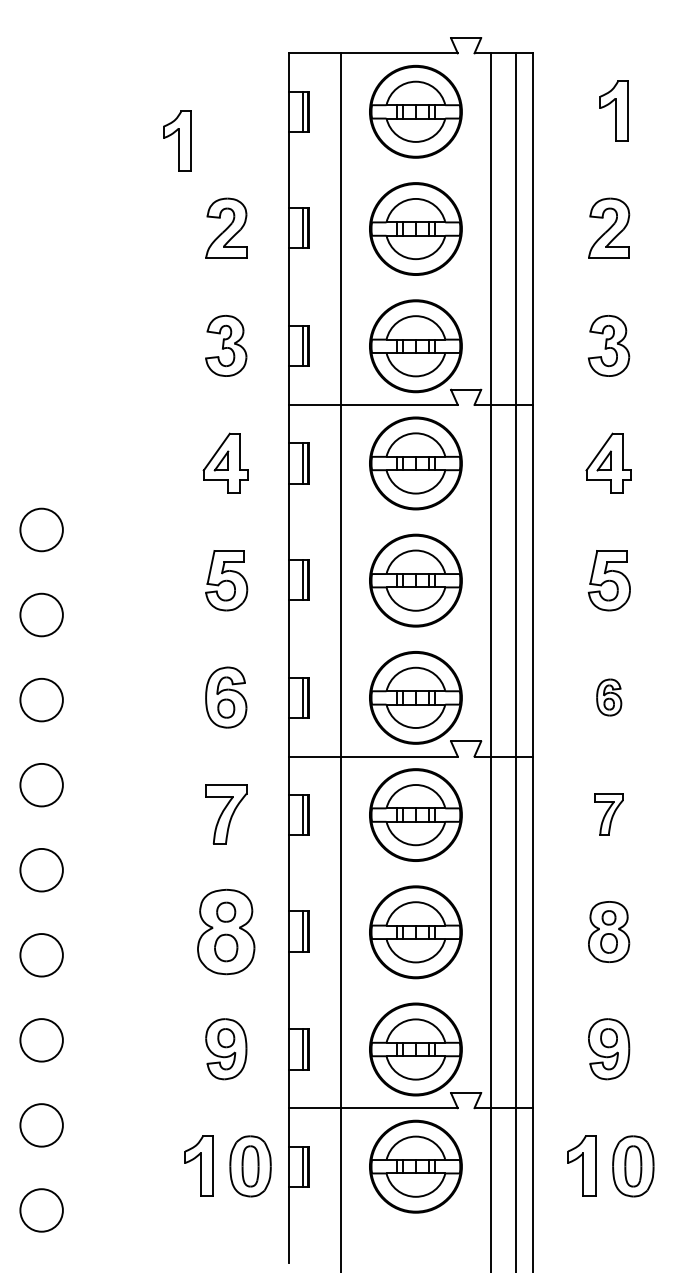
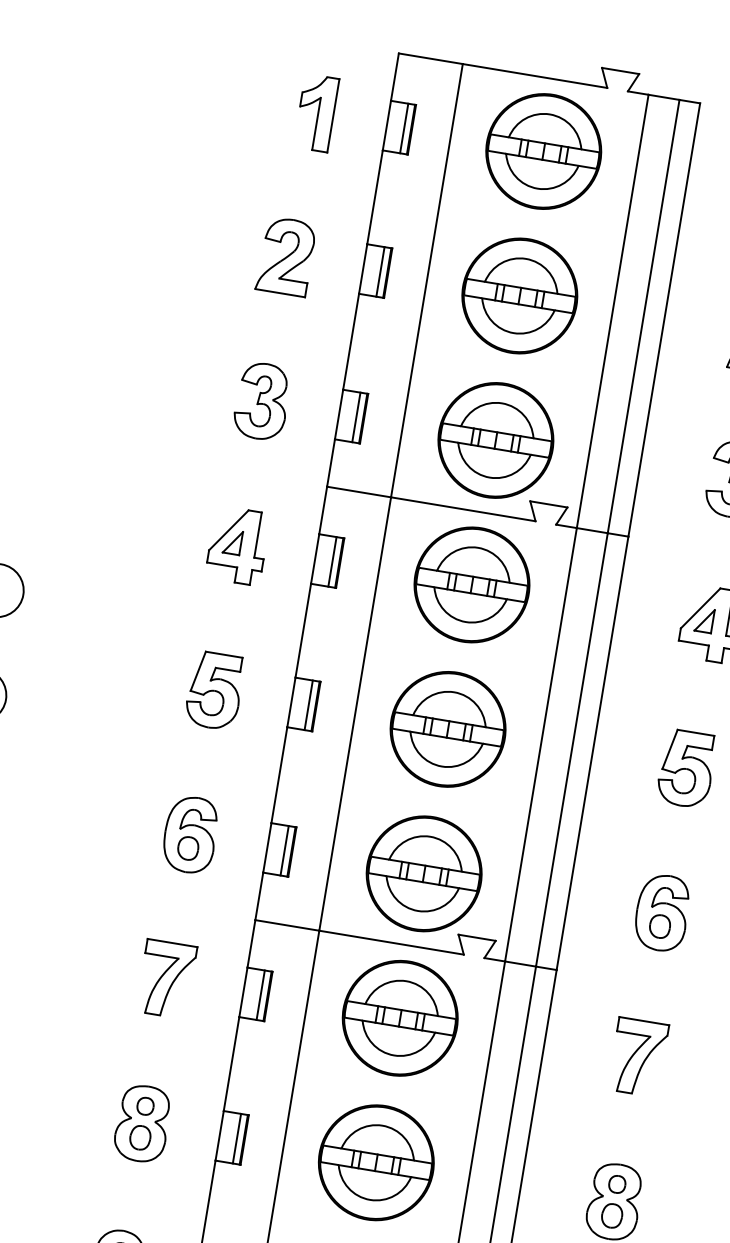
part: (177, 140) -> (316, 112), moved
part: (609, 697) -> (662, 912), size x1.67
part: (608, 814) -> (637, 1056), size x1.43
part: (226, 931) -> (143, 1123), size x0.71

